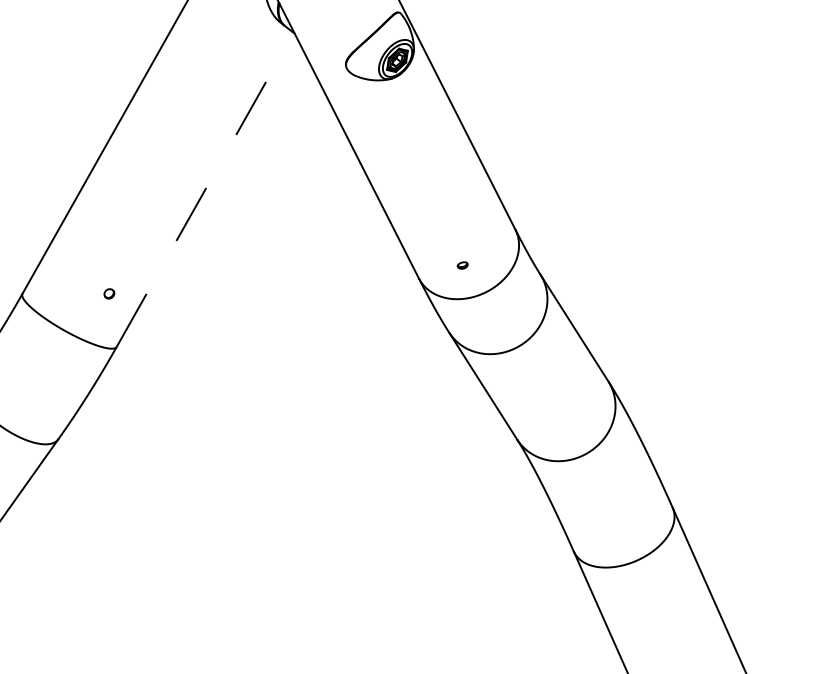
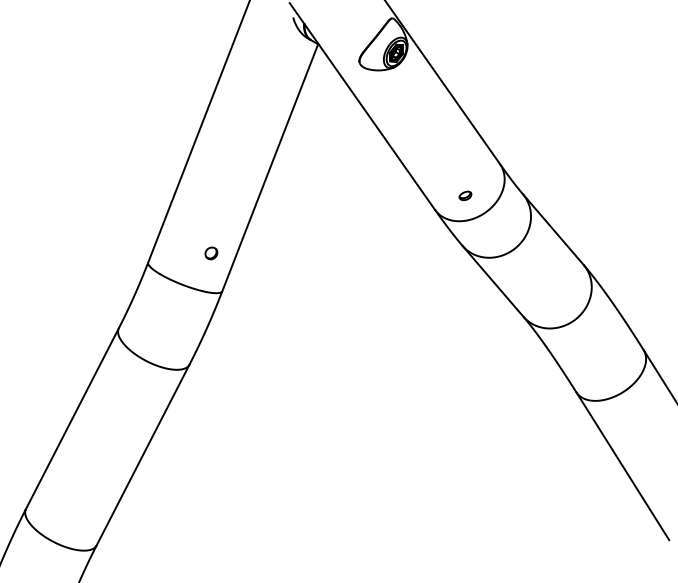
line: (205, 189) -> (270, 167), dashed -> solid
part: (462, 265) -> (465, 195), size x1.67
part: (109, 293) -> (211, 253), size x1.67

